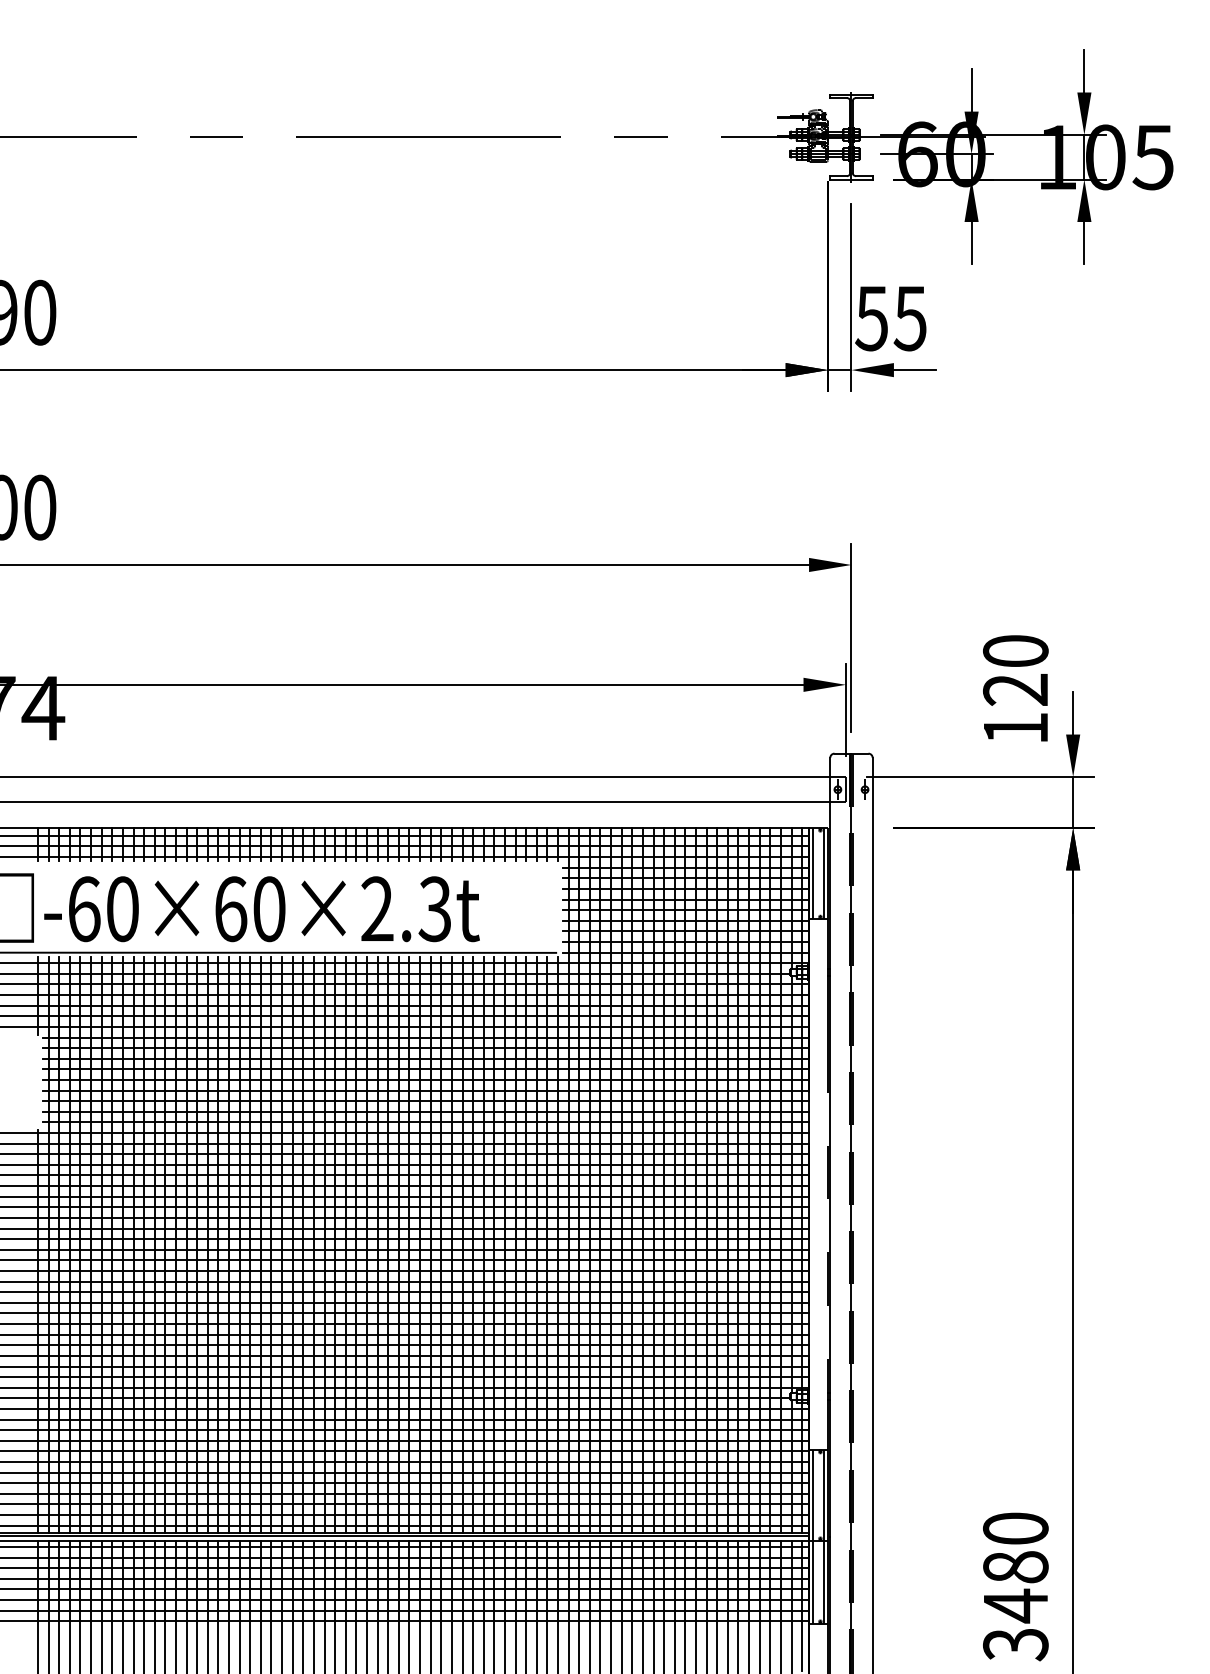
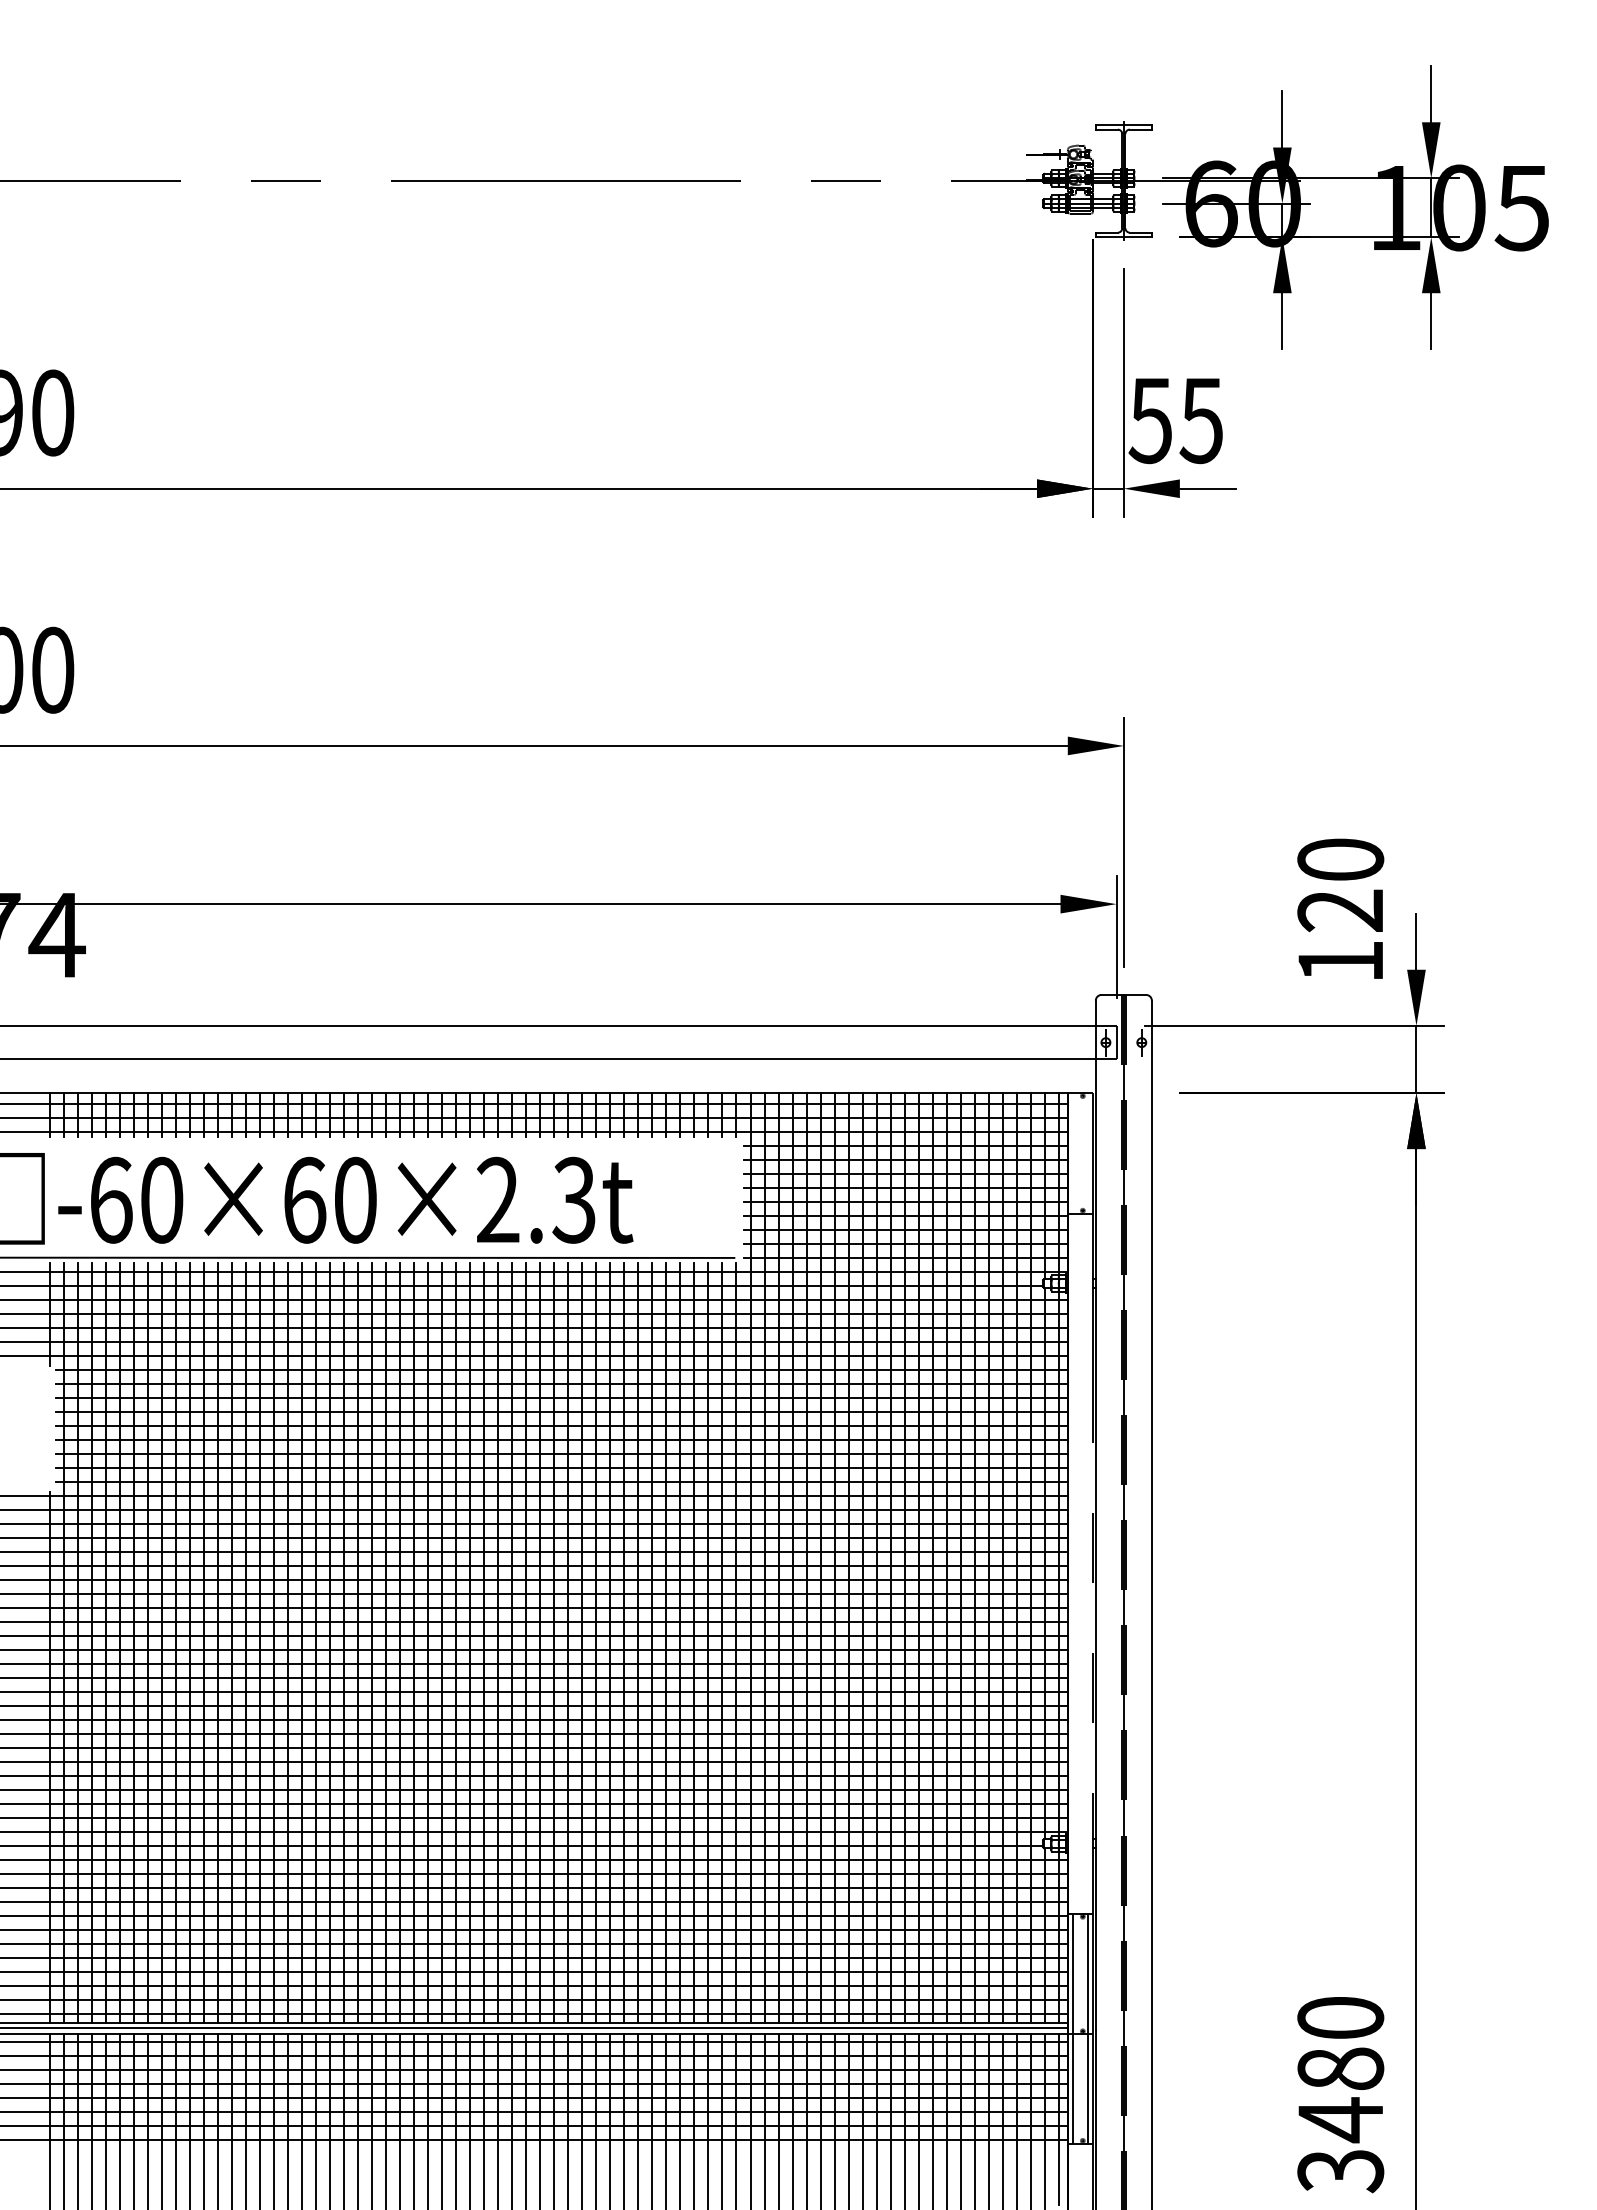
line: (813, 873) -> (1073, 1153), removed
line: (823, 873) -> (1087, 1153), removed

